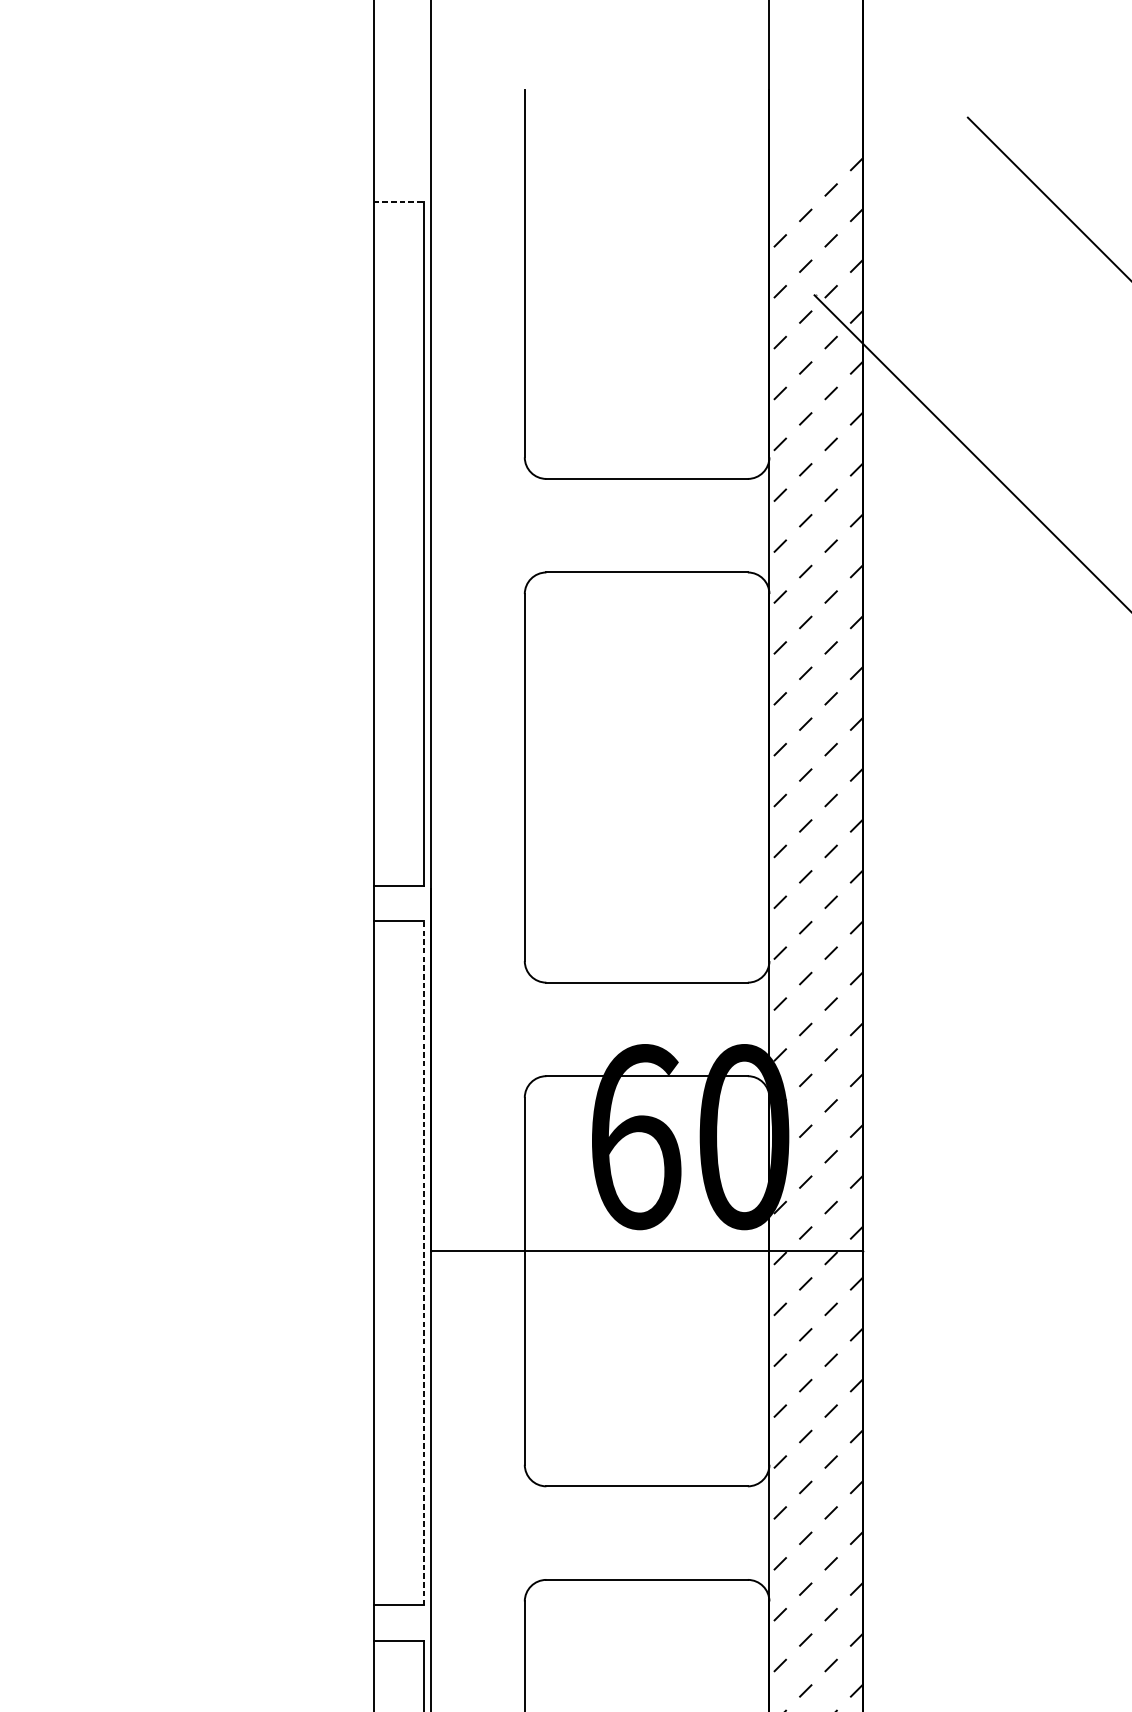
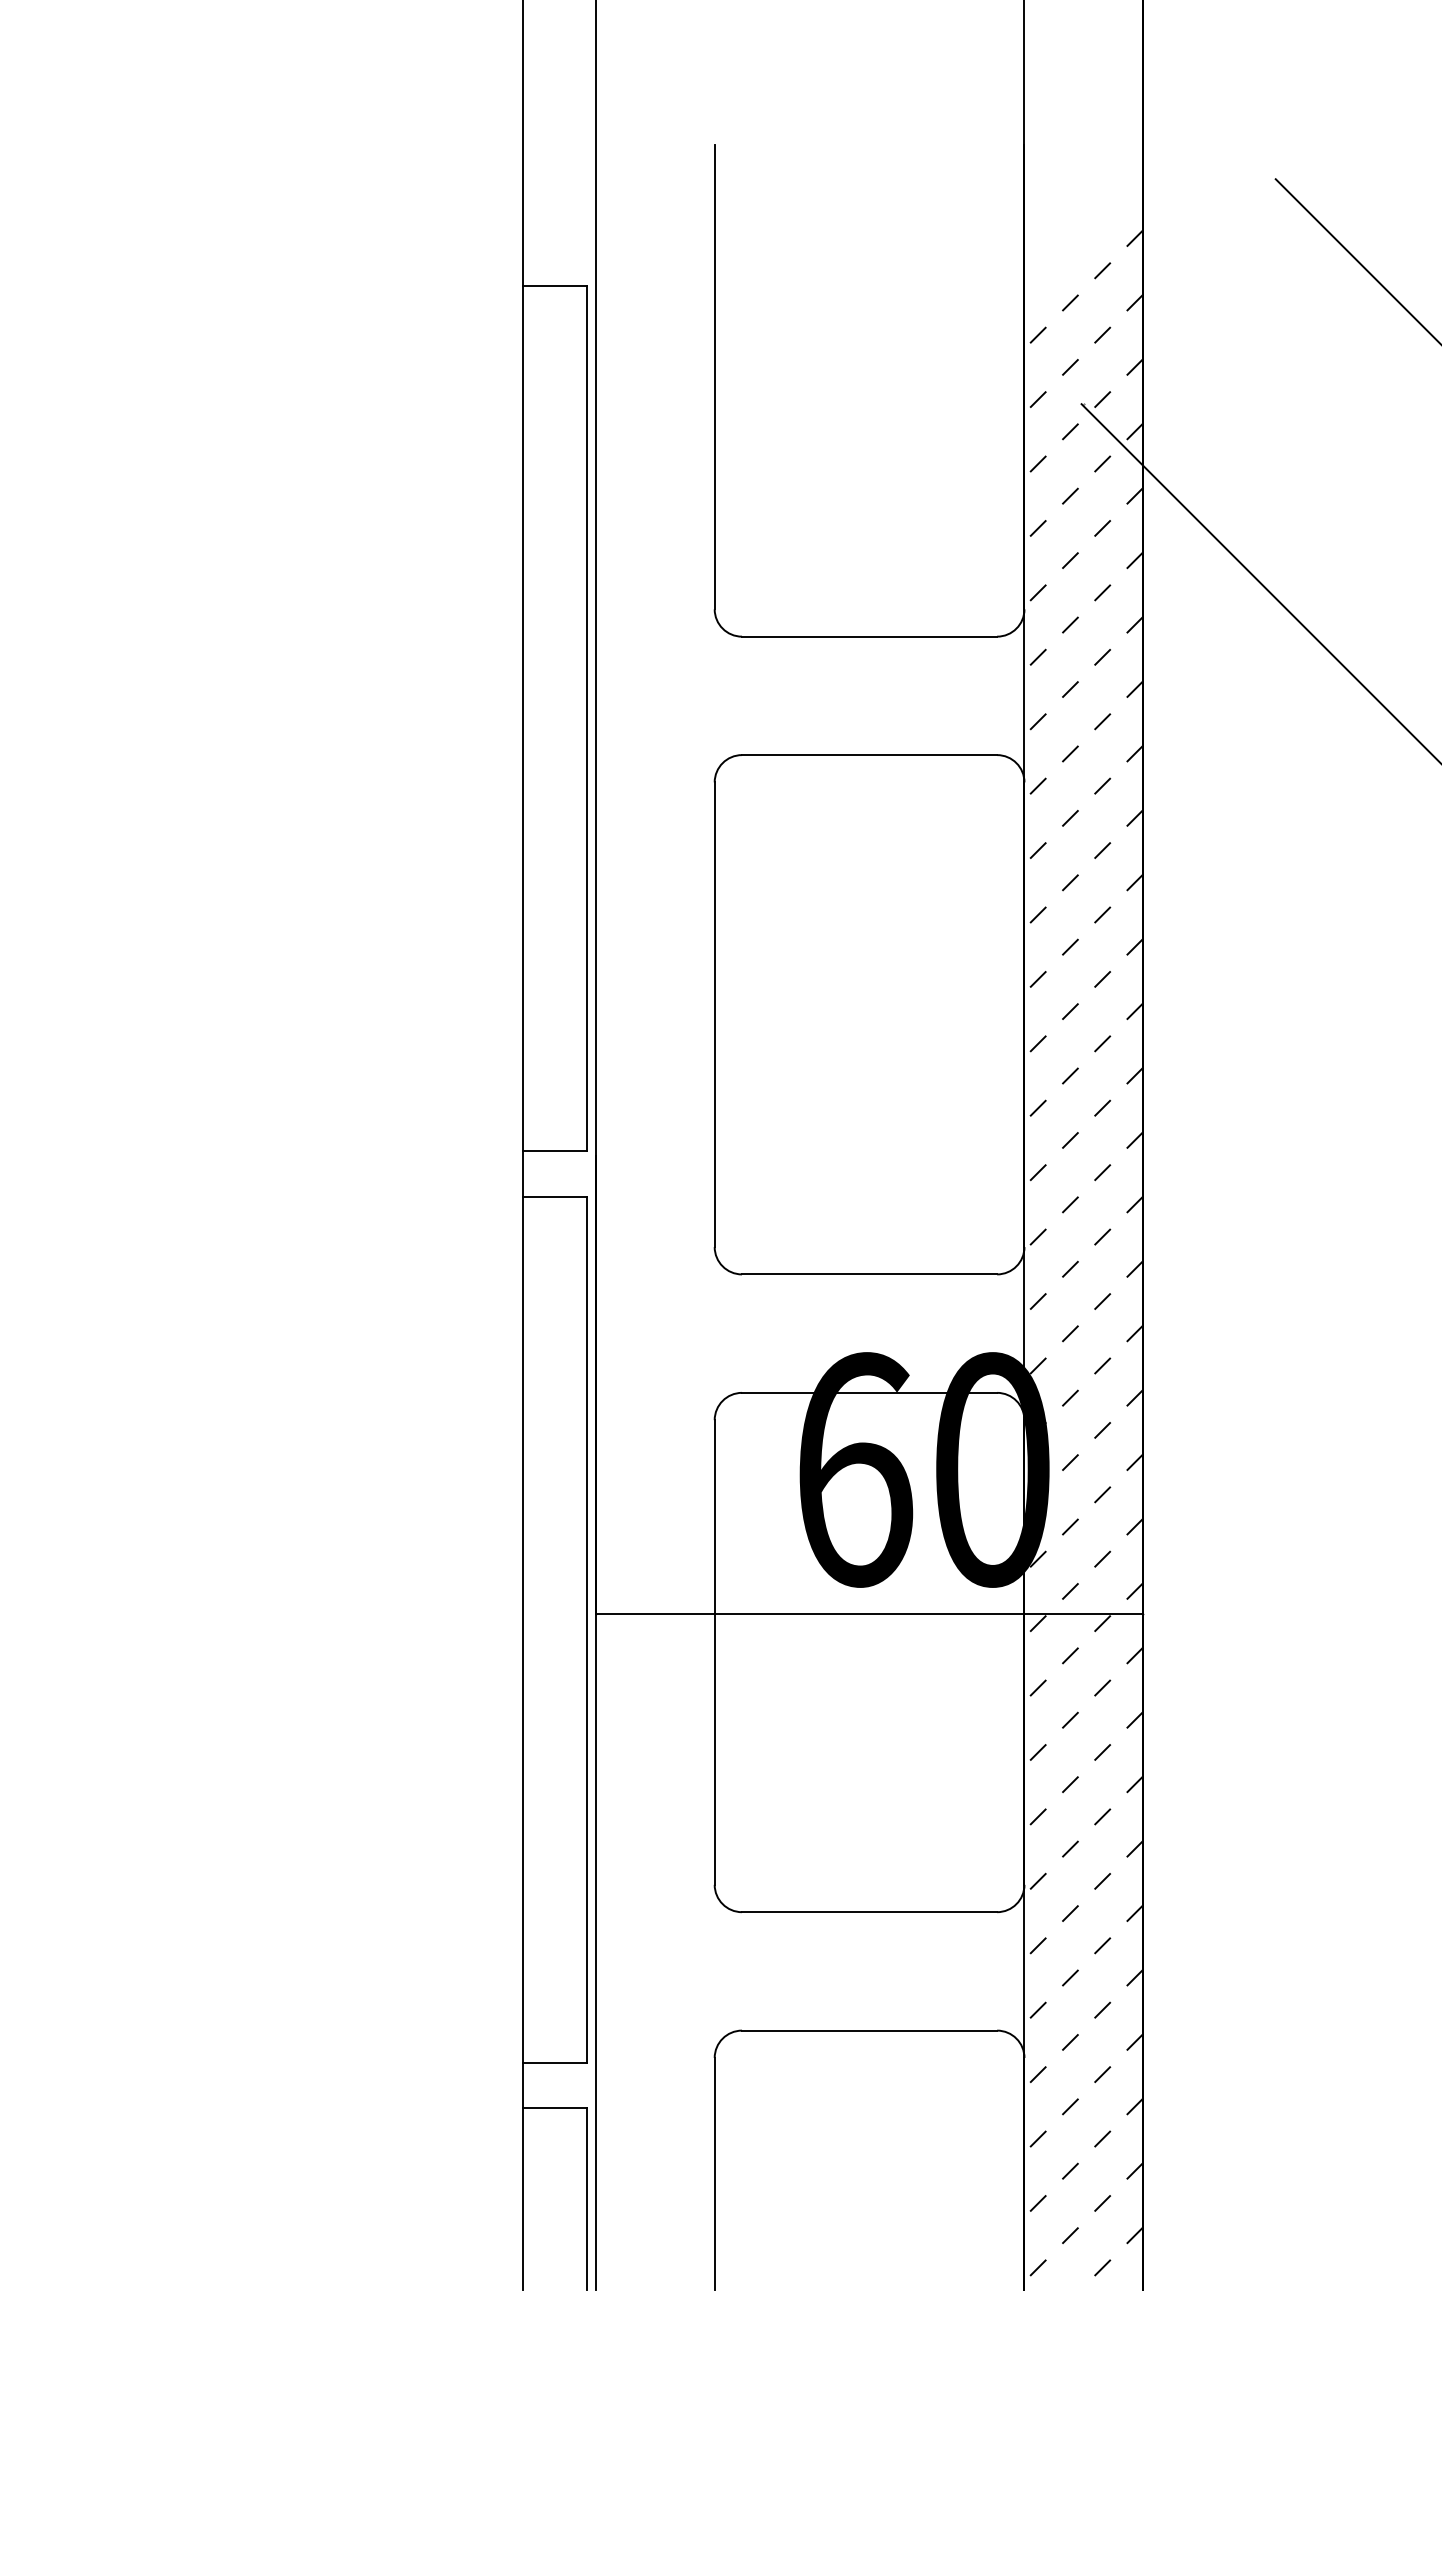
line: (399, 201) -> (555, 285), dashed -> solid
line: (424, 1263) -> (587, 1629), dashed -> solid

